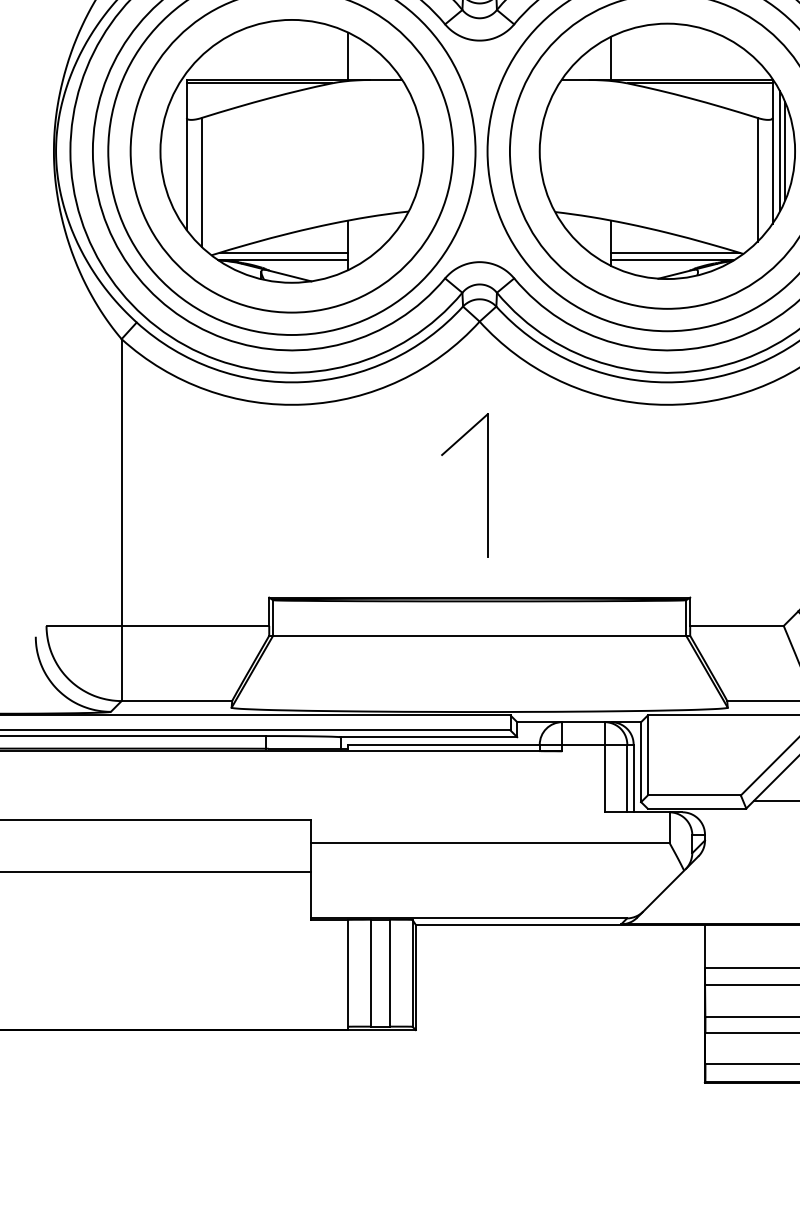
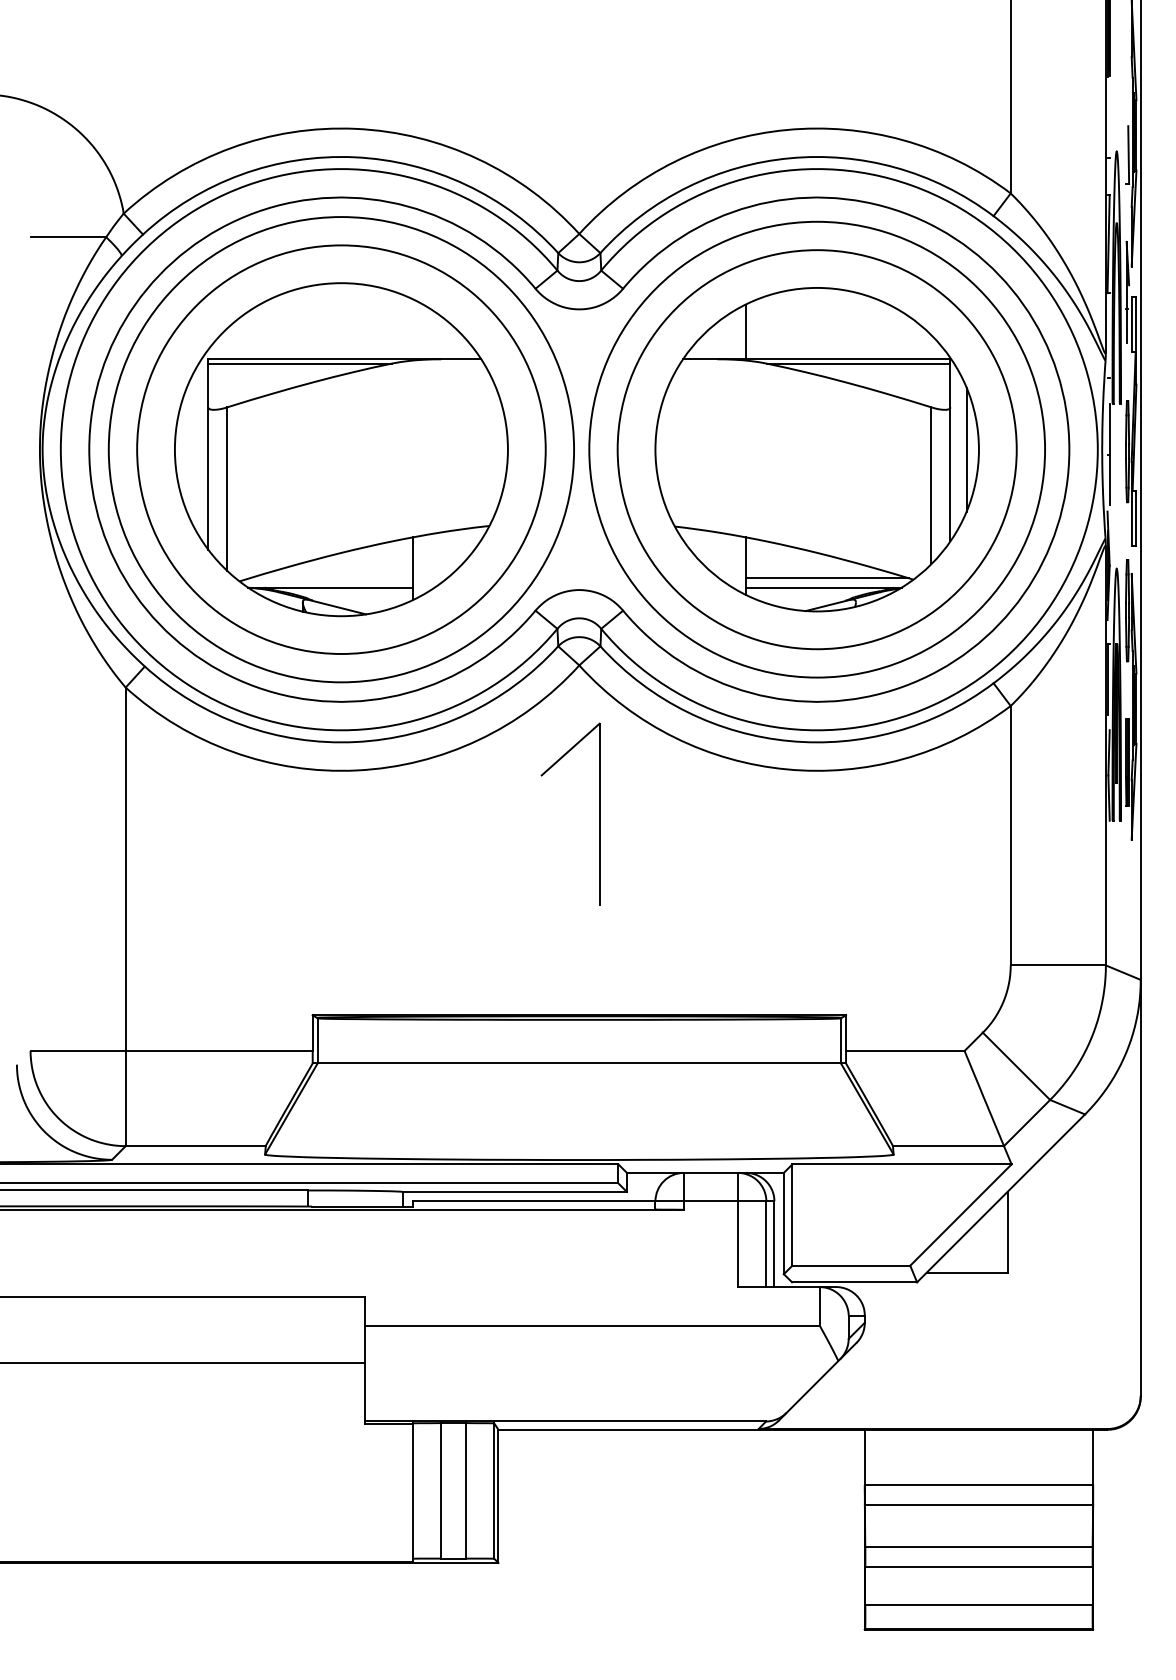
line: (348, 56) -> (412, 329), removed
line: (779, 151) -> (959, 449), removed
line: (284, 253) -> (331, 578), removed
part: (487, 485) -> (599, 813), moved

